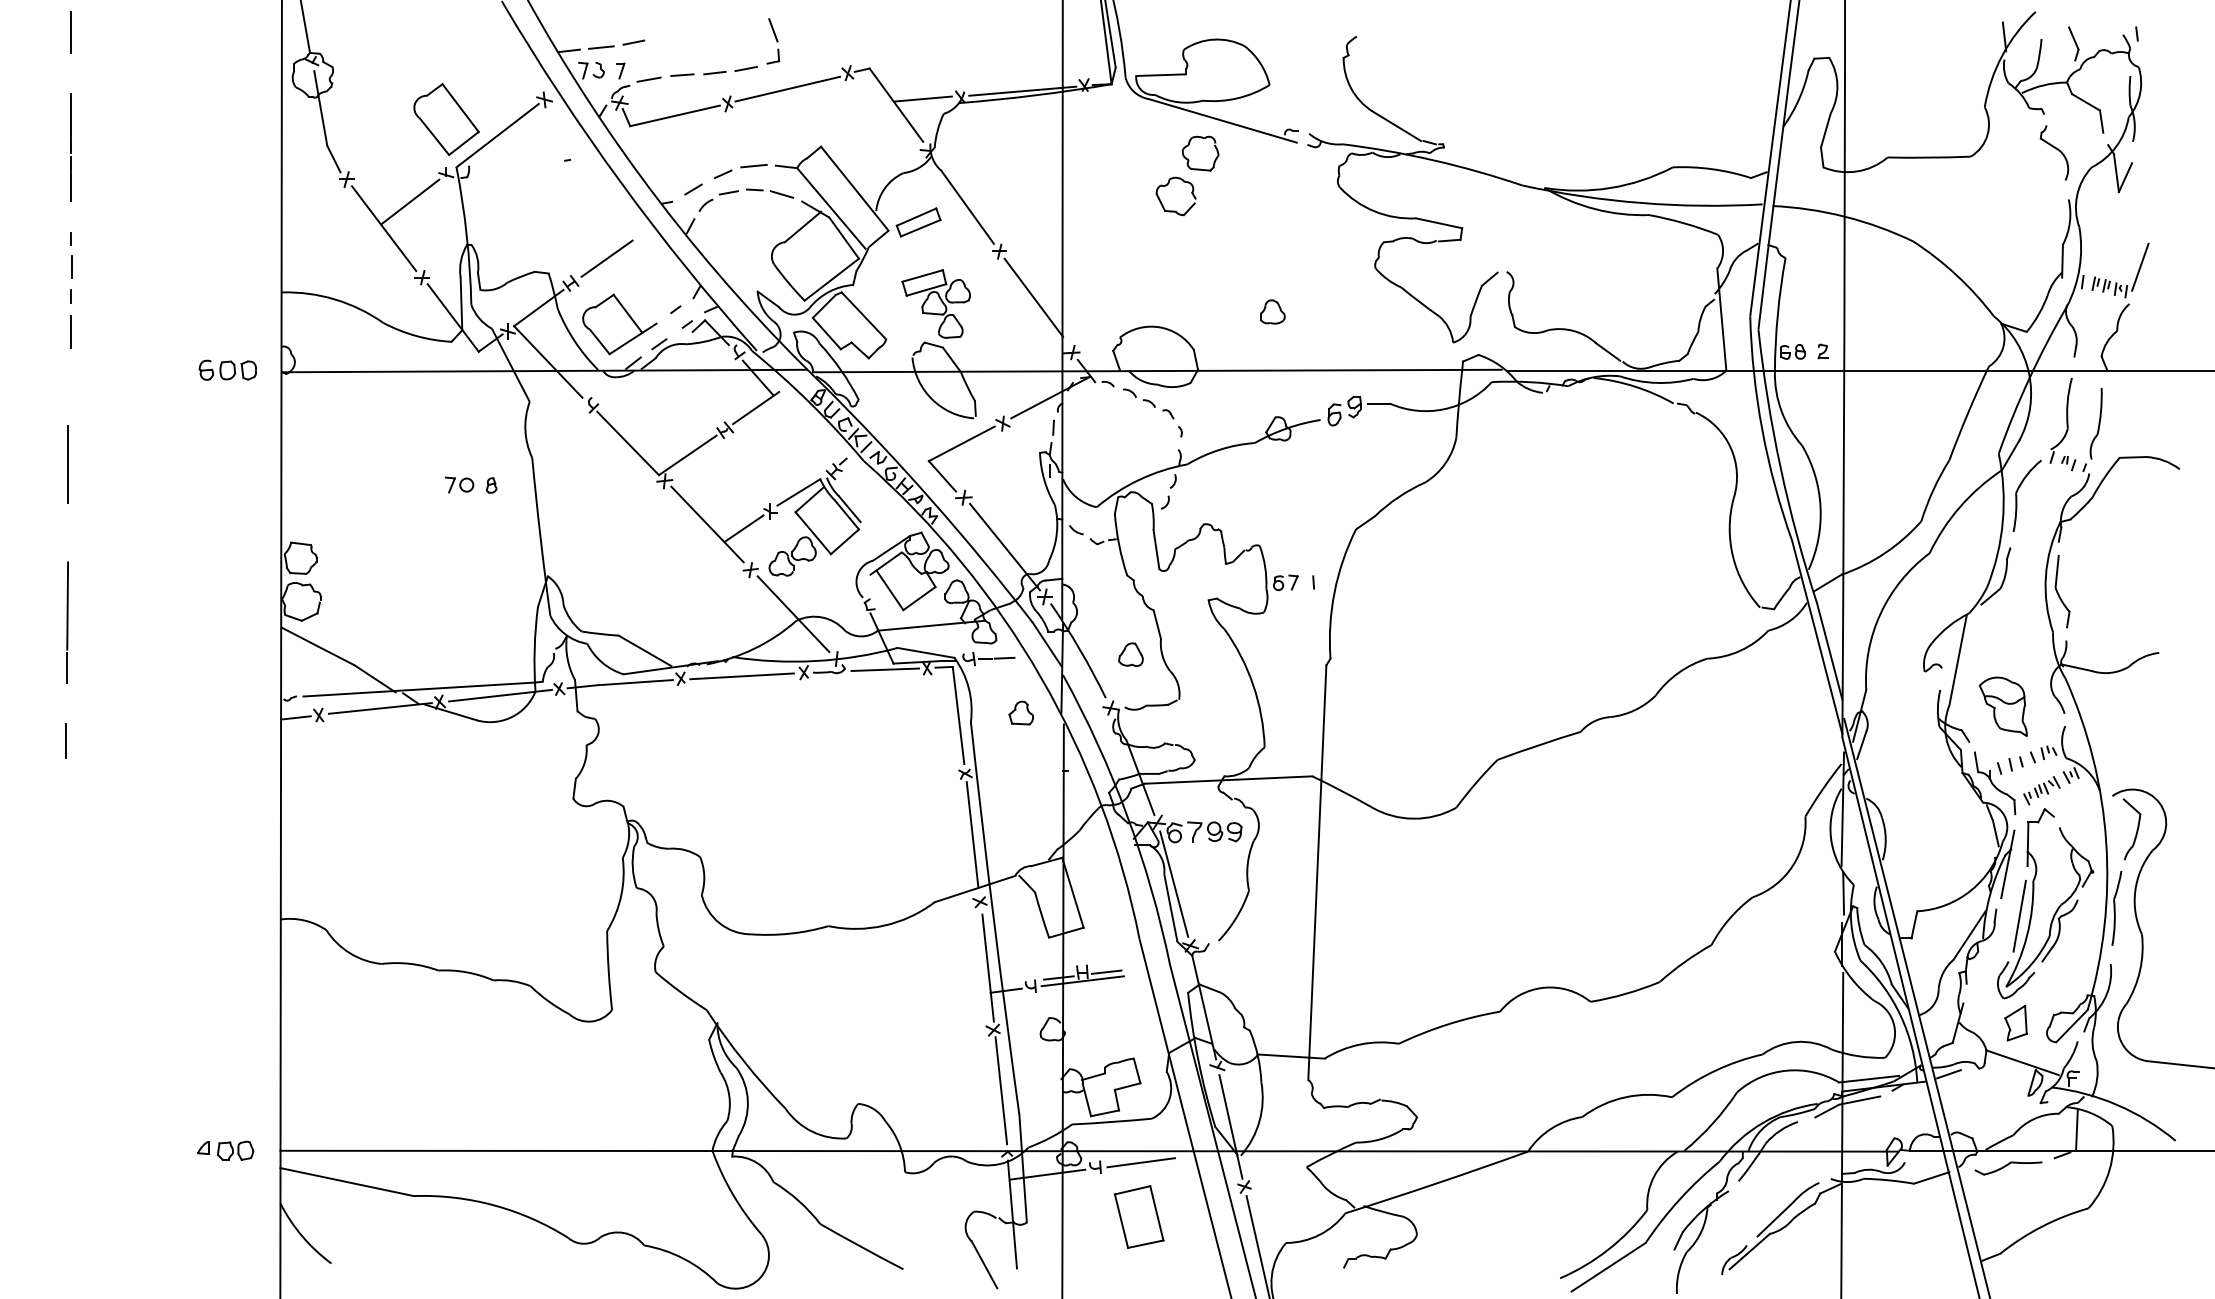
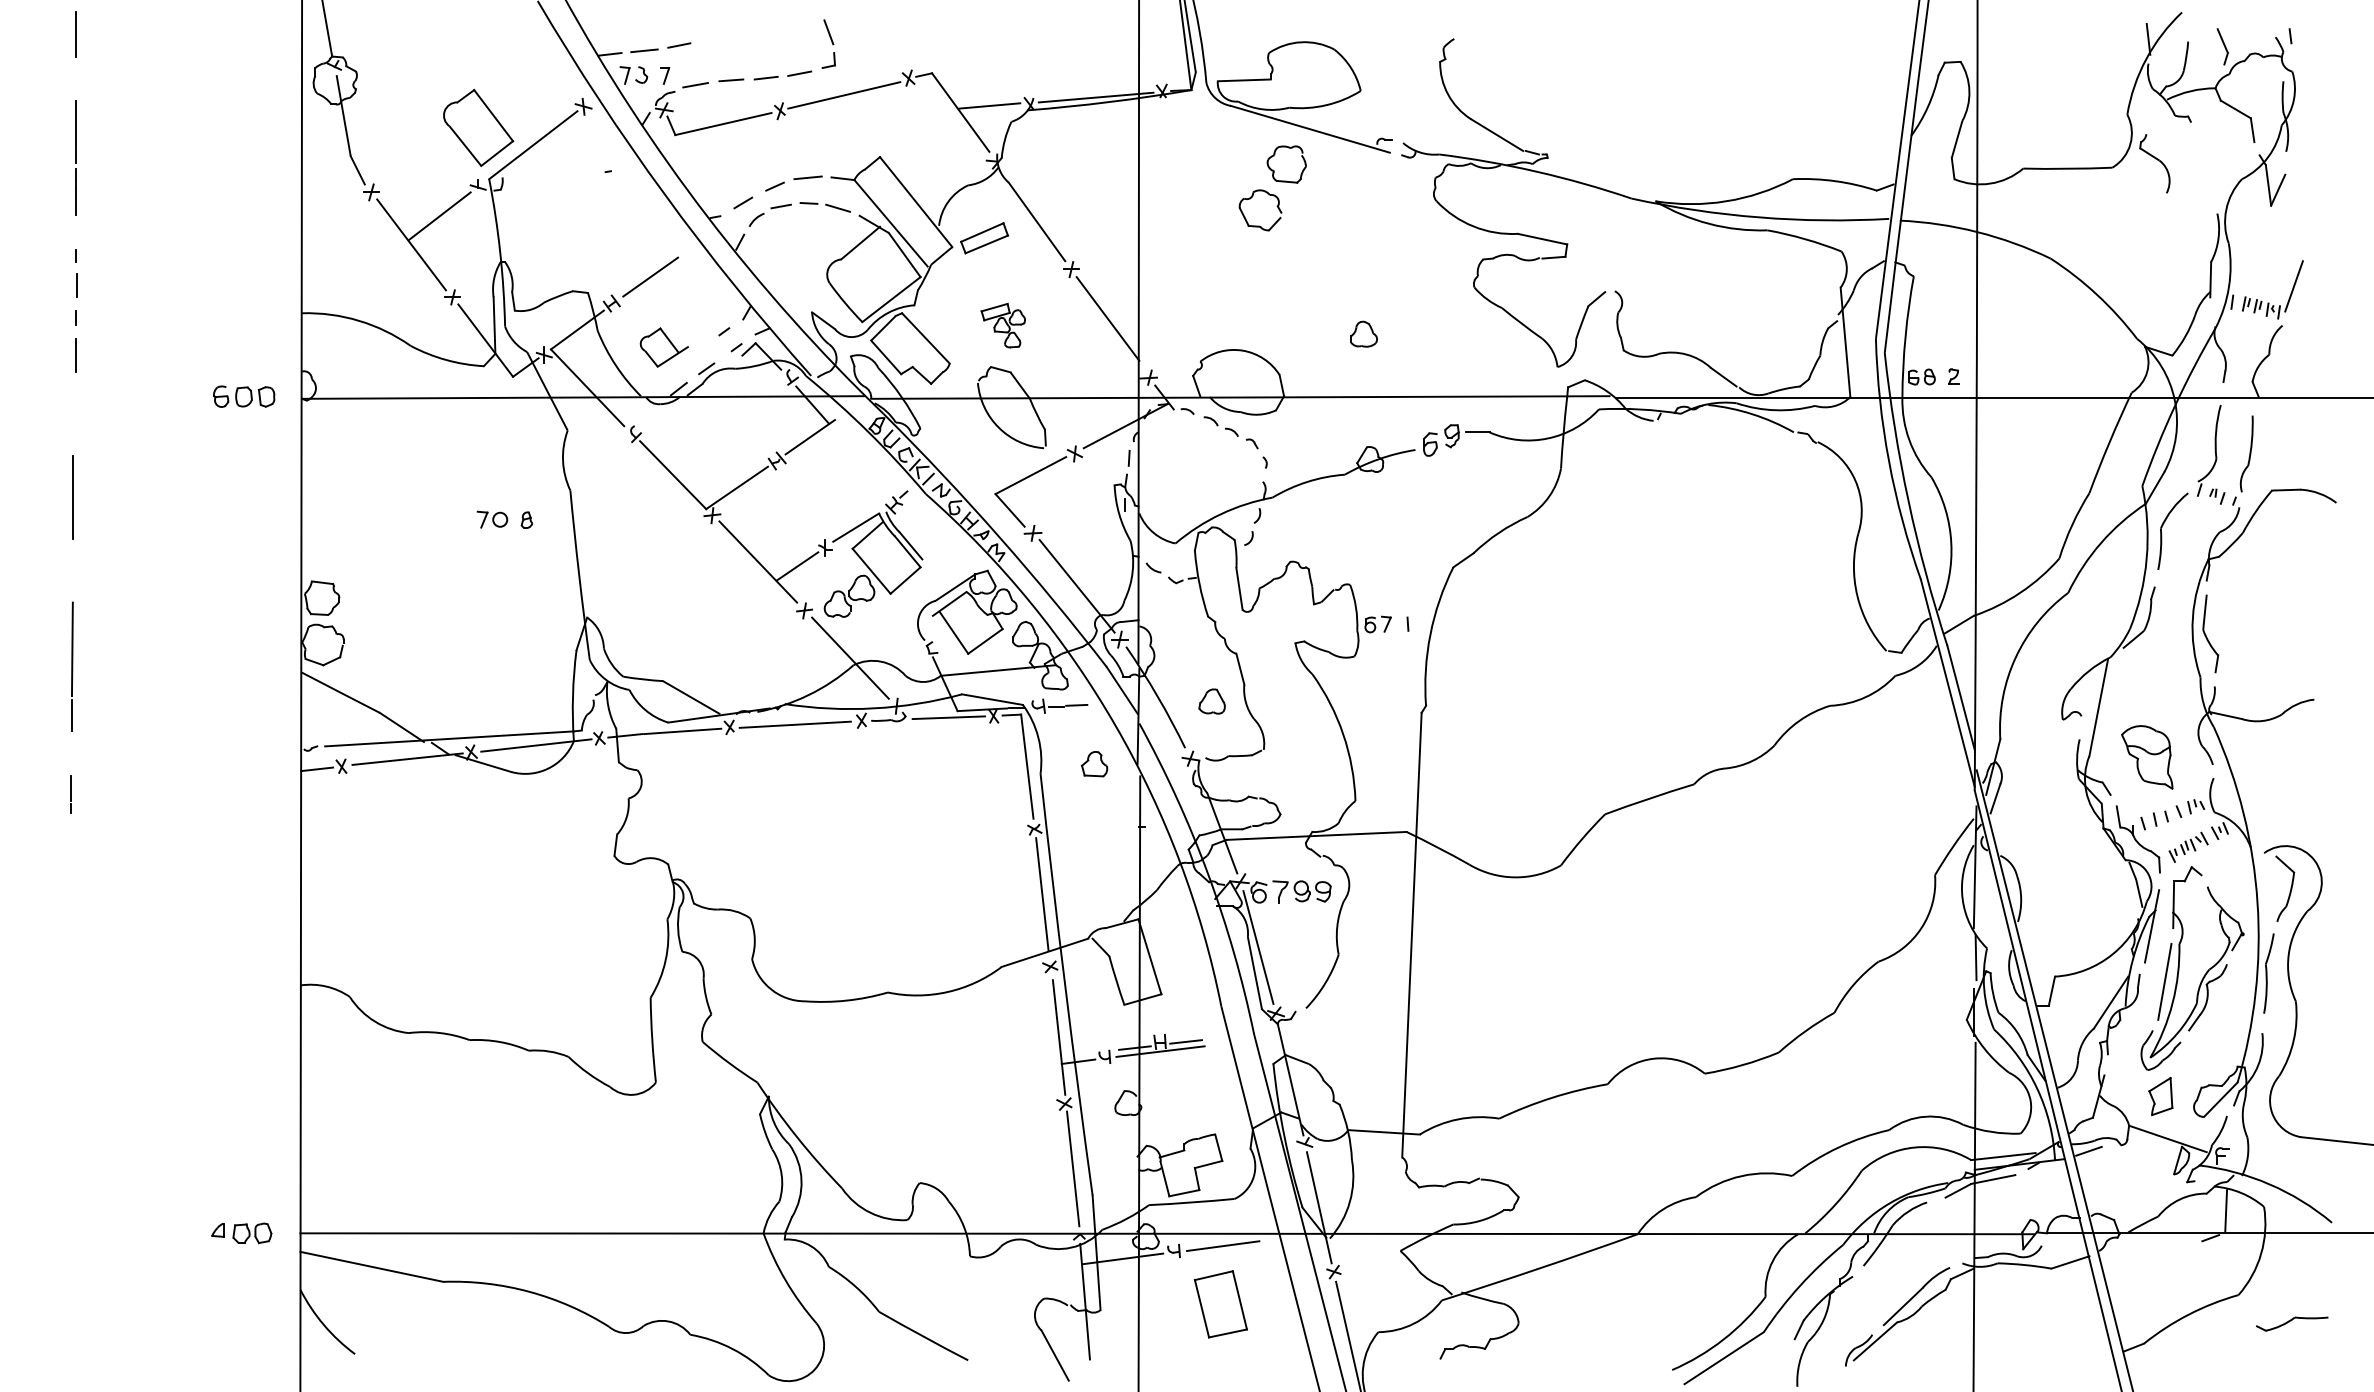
part: (2054, 152) -> (2154, 163), moved
part: (935, 303) -> (1002, 325), size x0.6
part: (619, 324) -> (663, 347), size x0.6
part: (2008, 1168) -> (2292, 1324), moved

